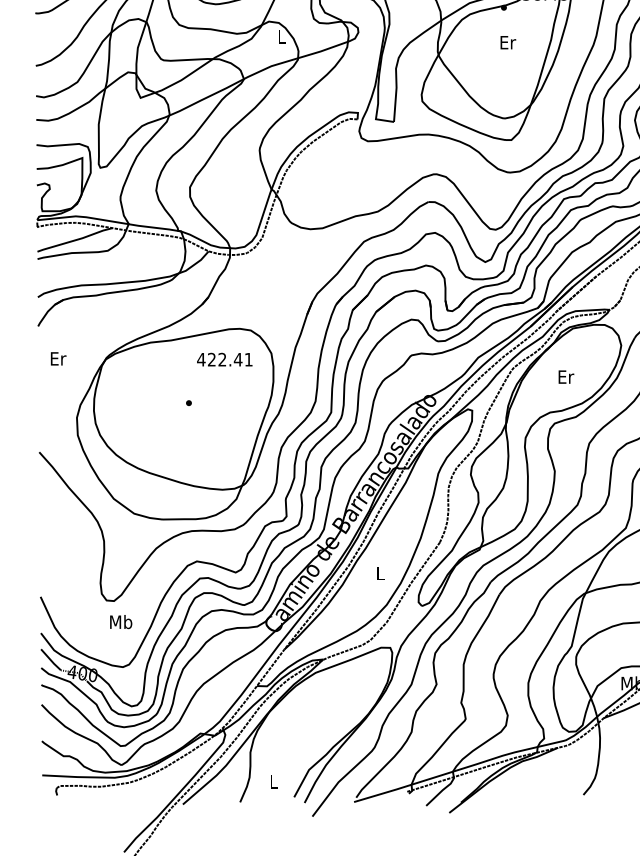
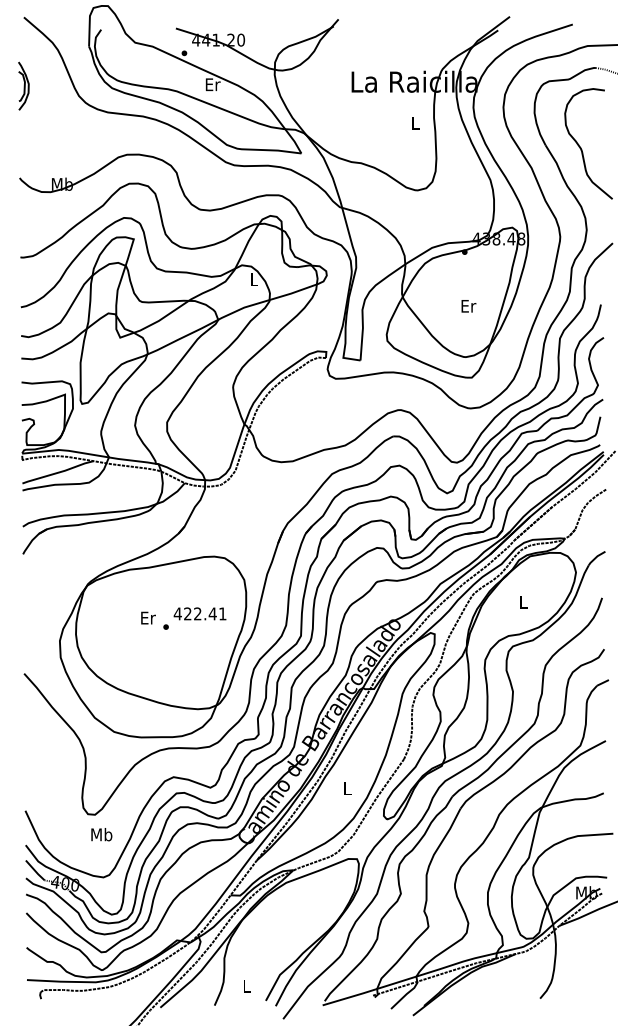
text: (507, 42) -> (468, 306), moved
text: (58, 358) -> (148, 617), moved
text: (224, 359) -> (199, 613), moved
text: (565, 377) -> (523, 602), Er -> L

